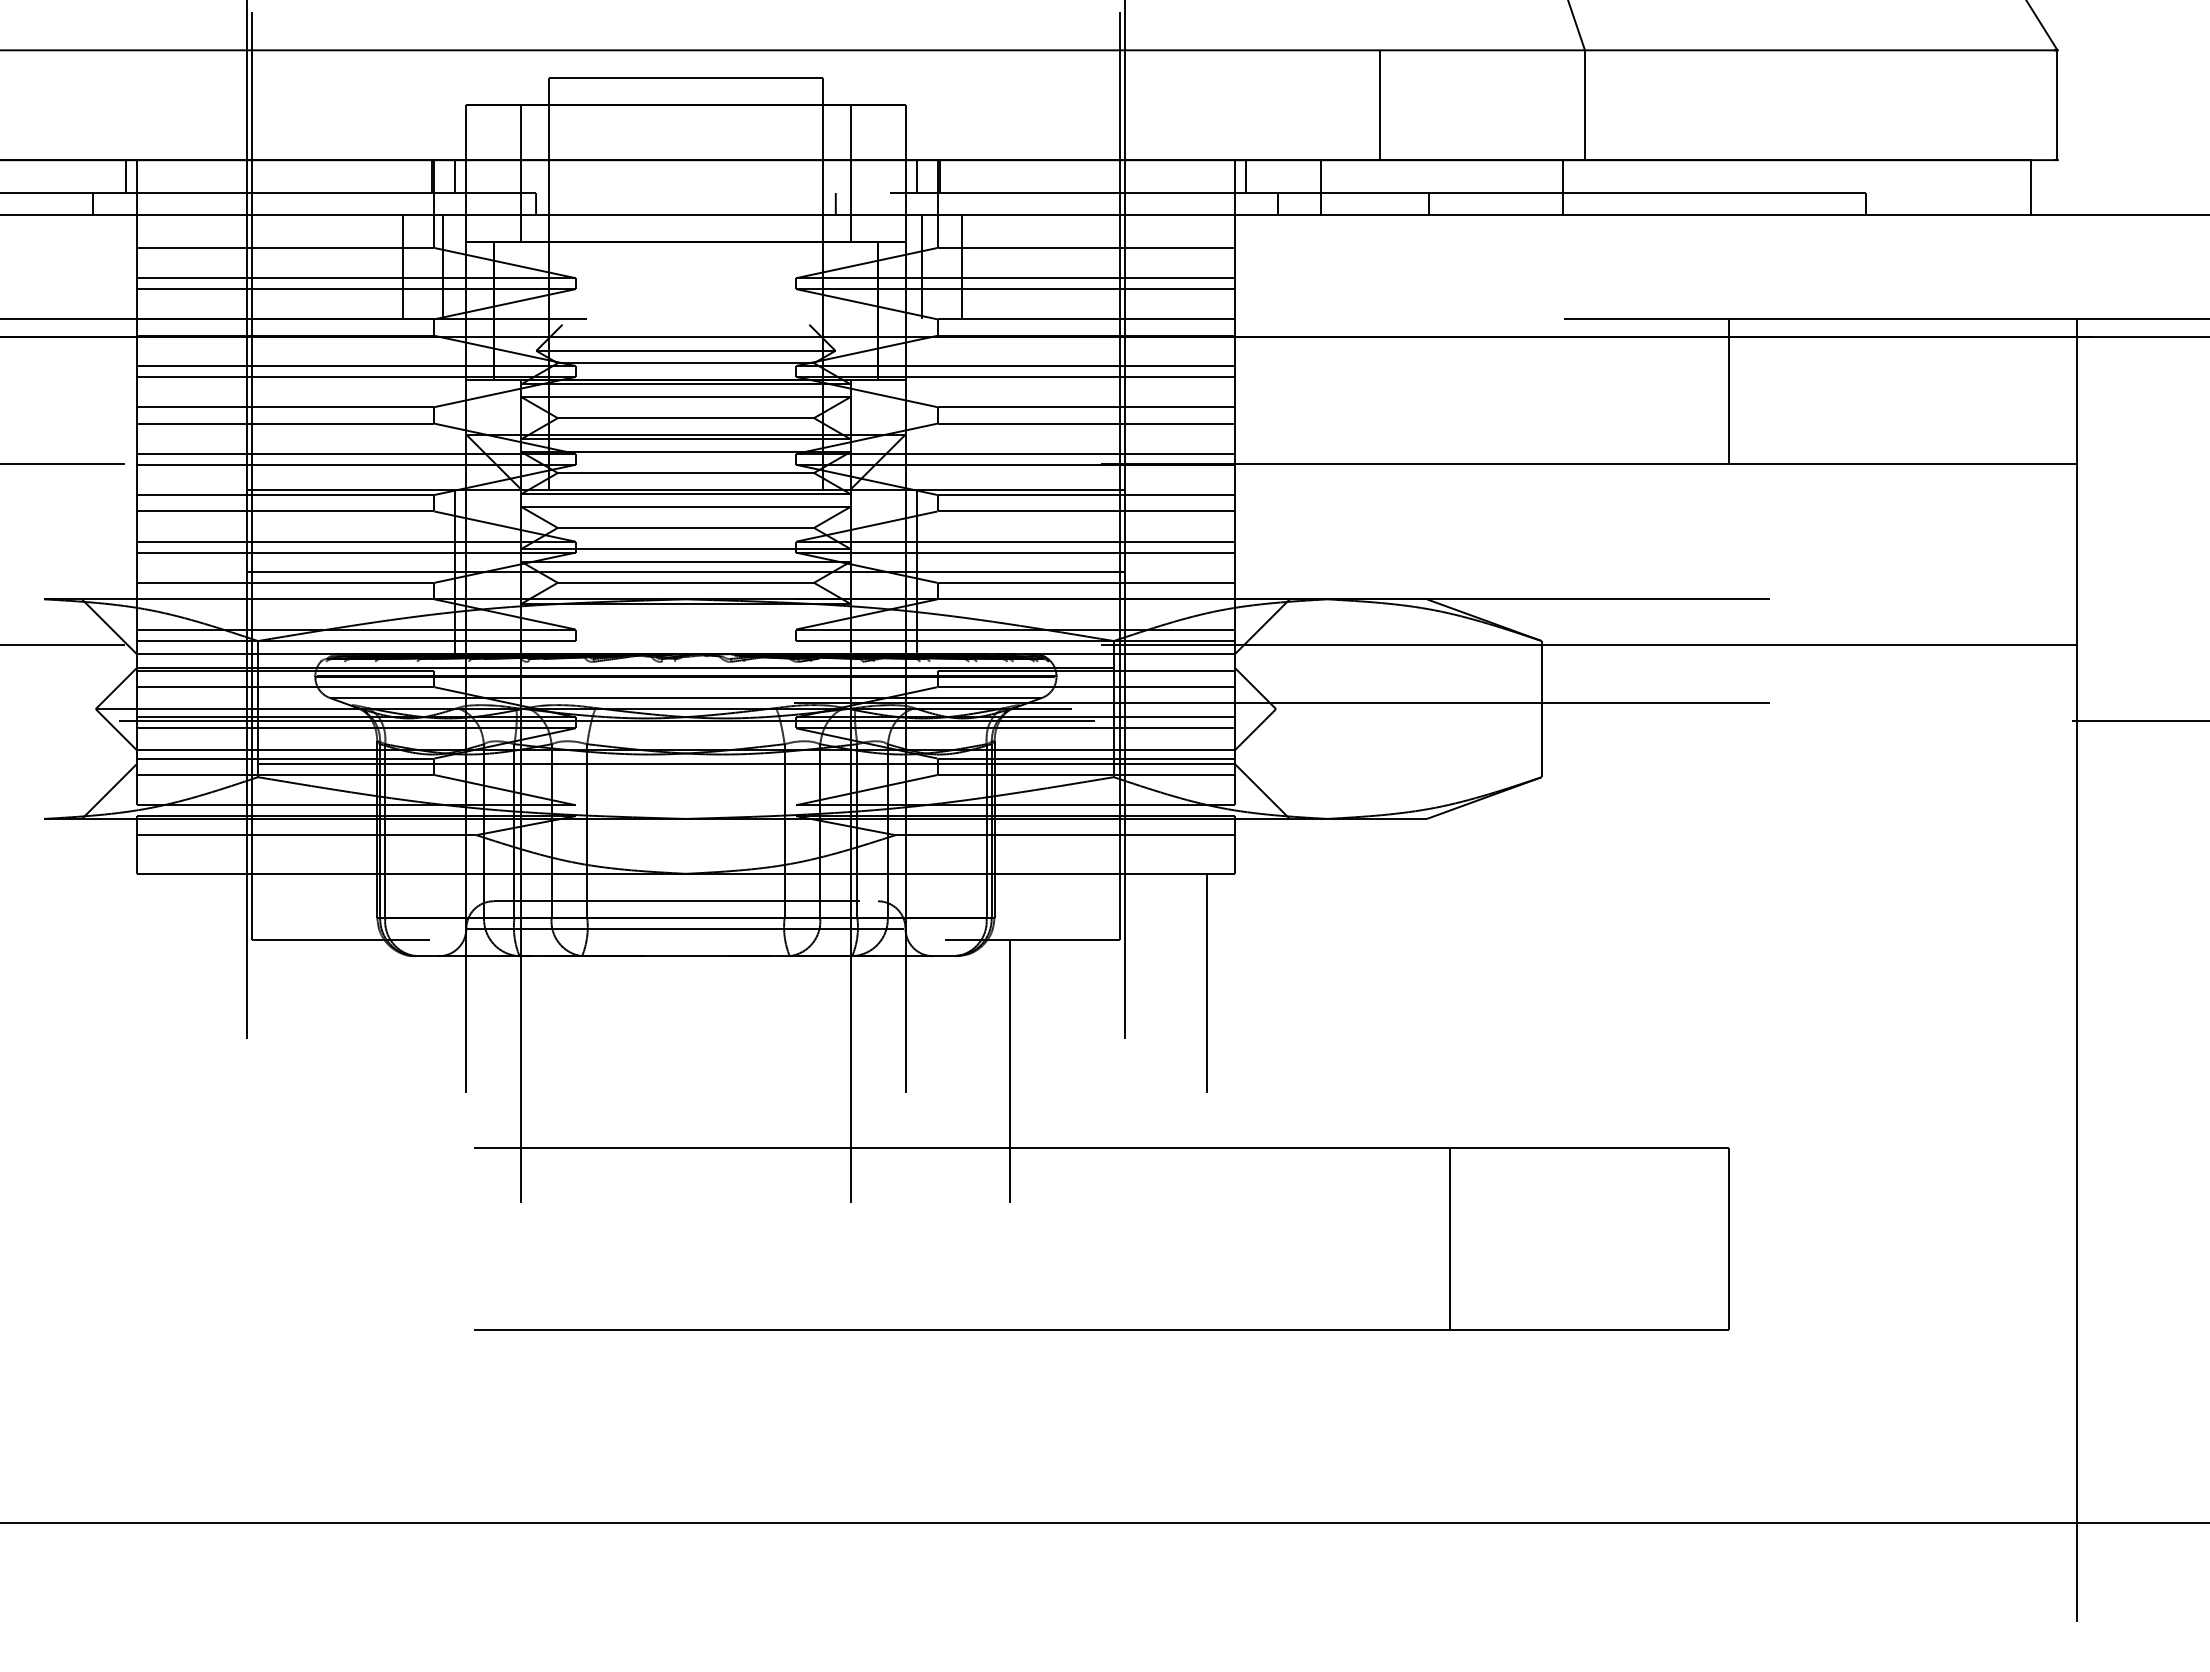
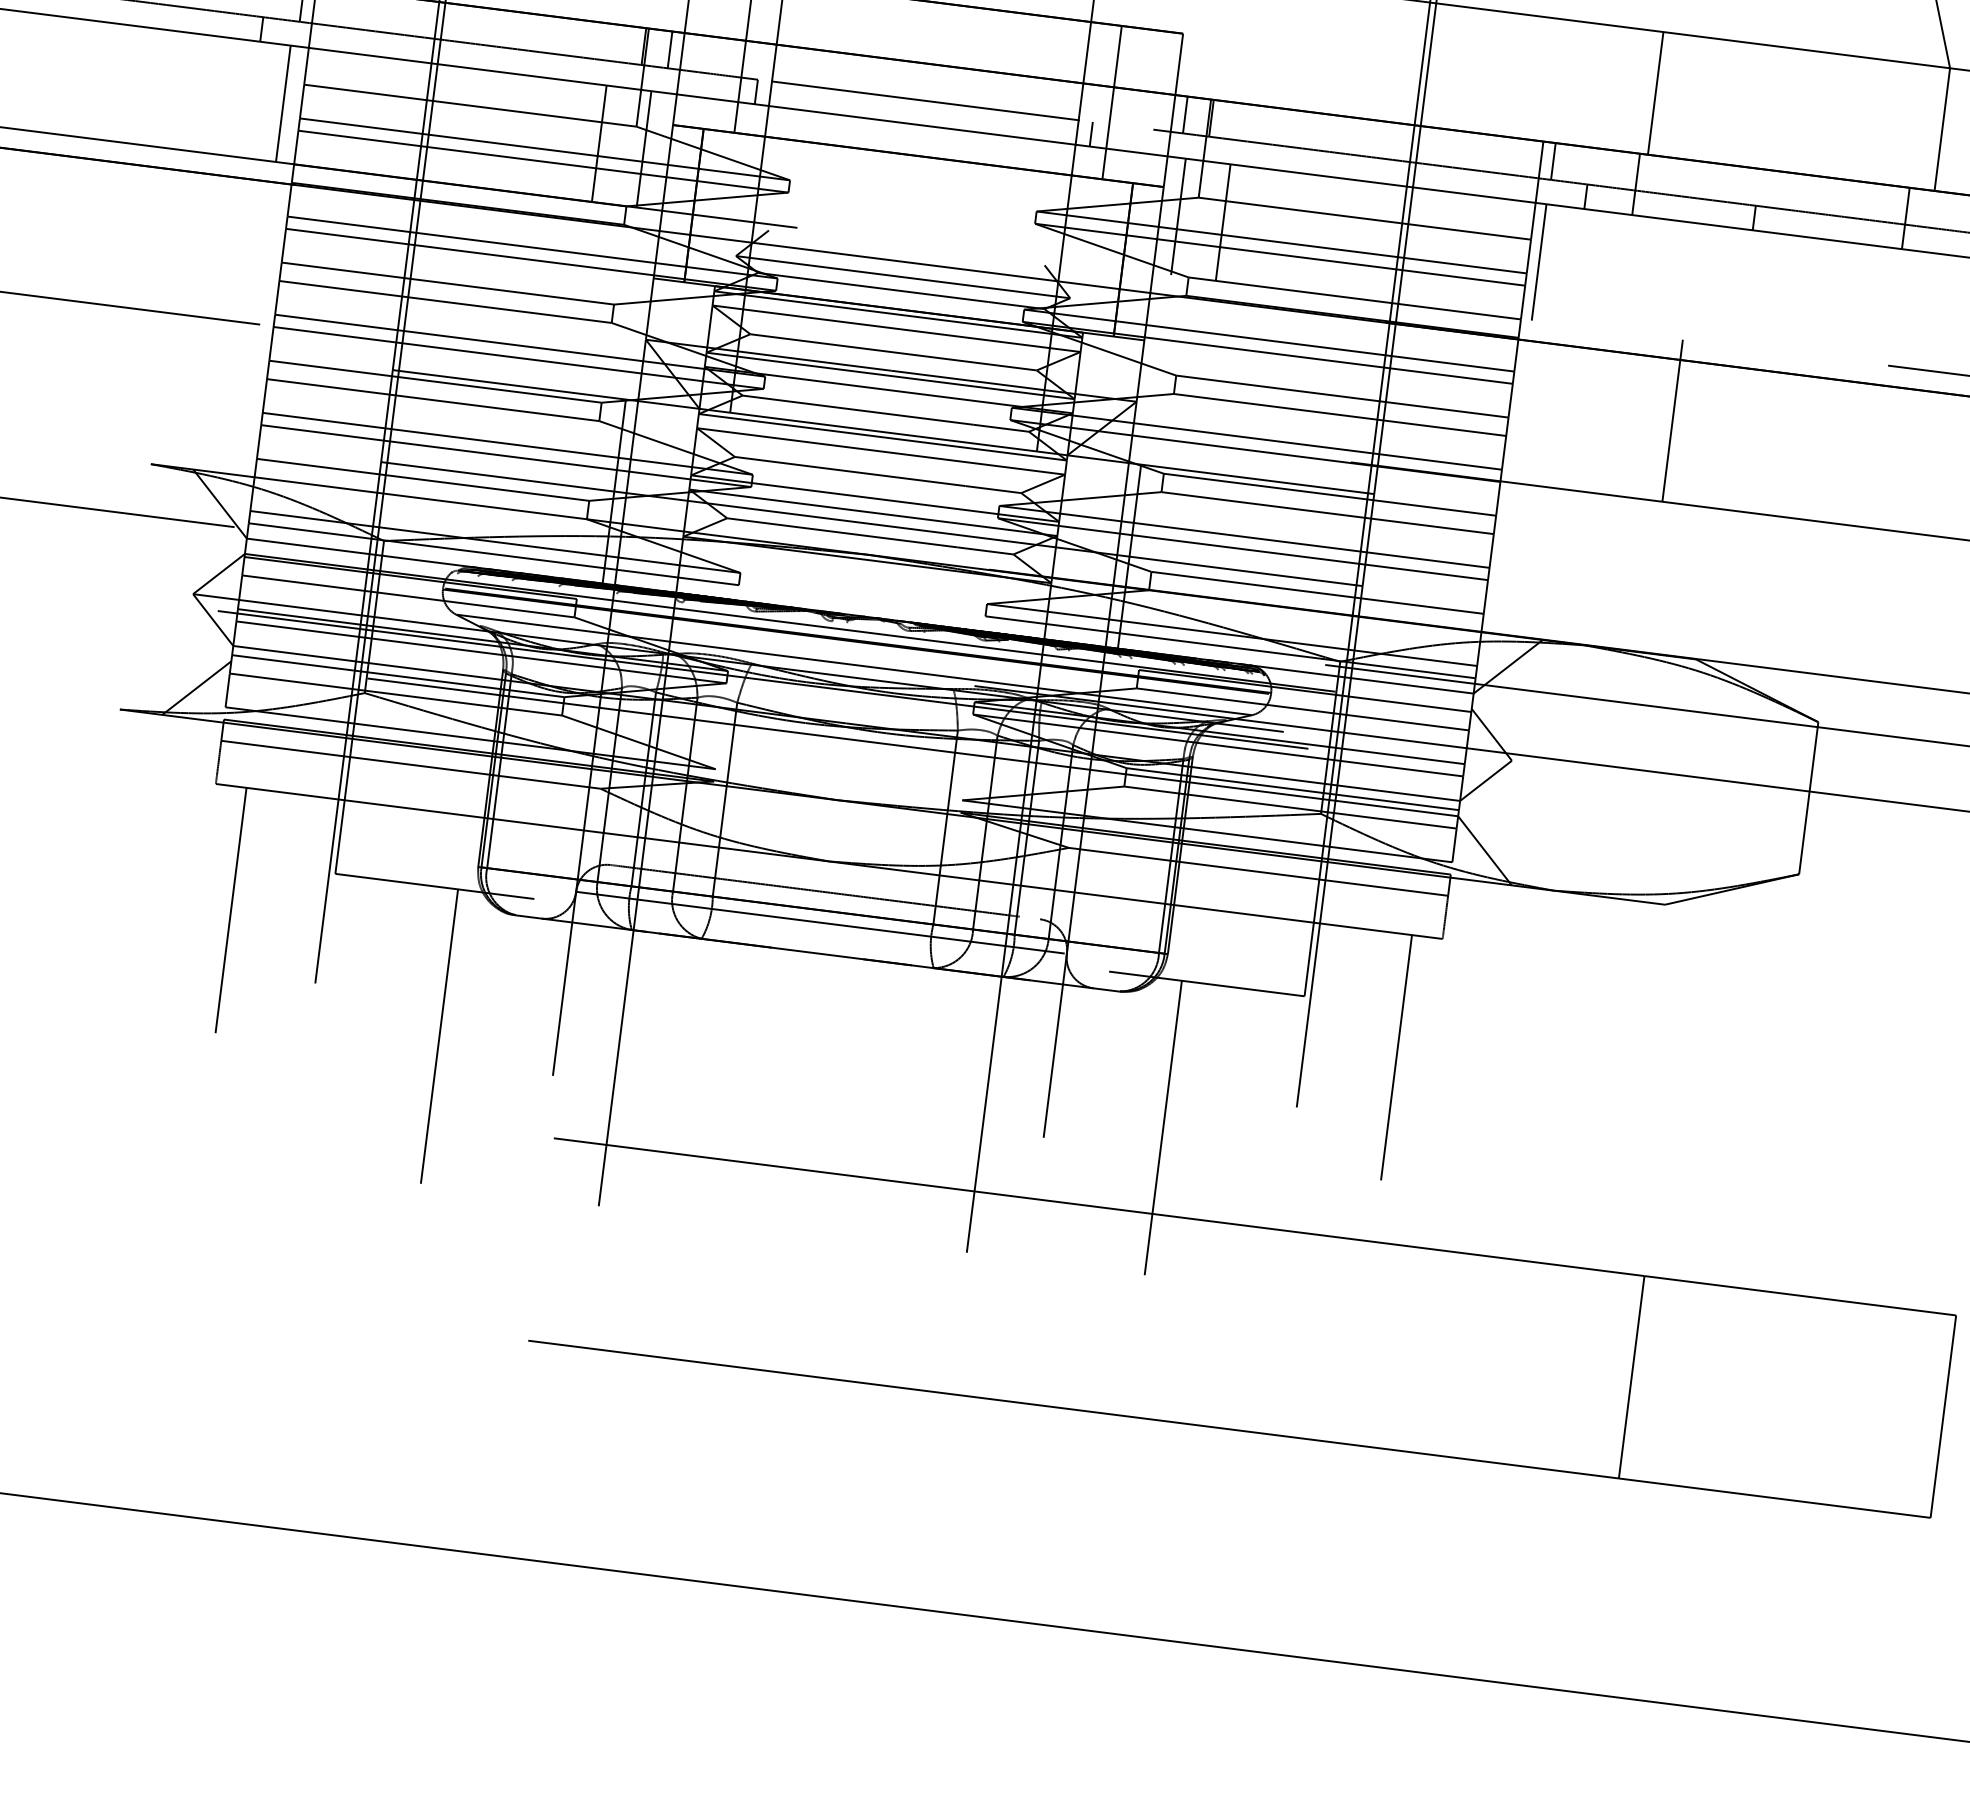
line: (1380, 105) -> (1655, 93), moved
line: (686, 193) -> (925, 101), added
line: (120, 267) -> (283, 104), added
line: (1244, 267) -> (1538, 262), added
line: (1379, 391) -> (1672, 420), added
line: (164, 983) -> (231, 910), added
line: (362, 1071) -> (440, 1036), added

